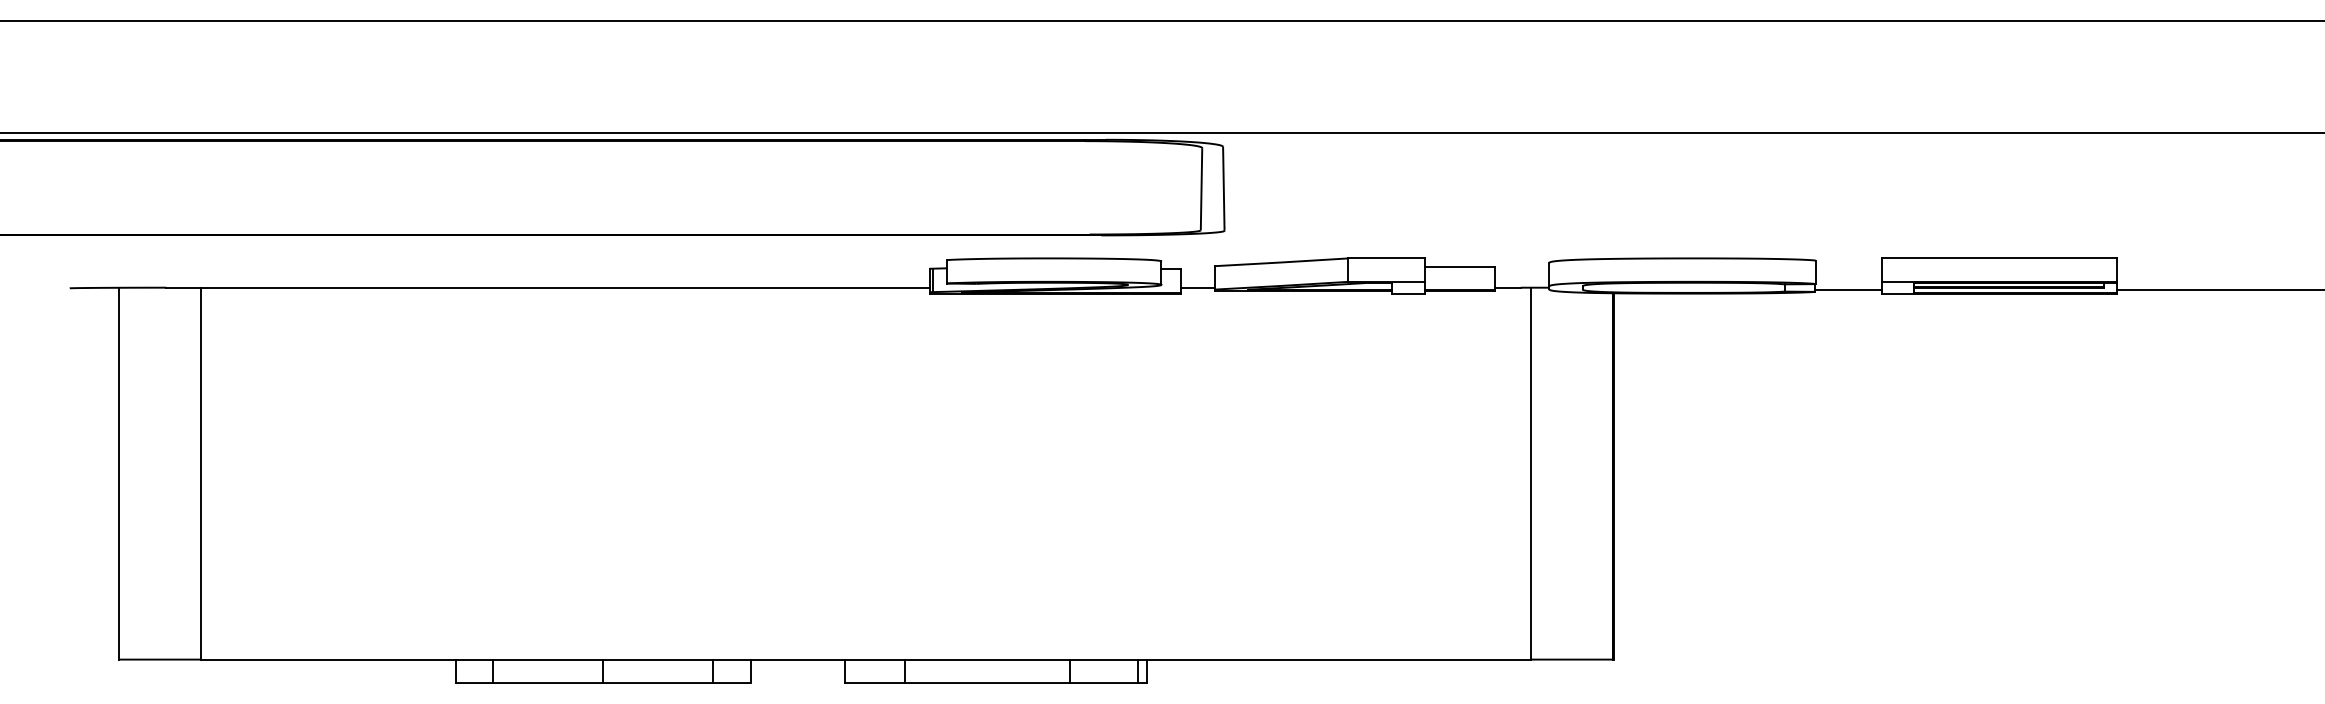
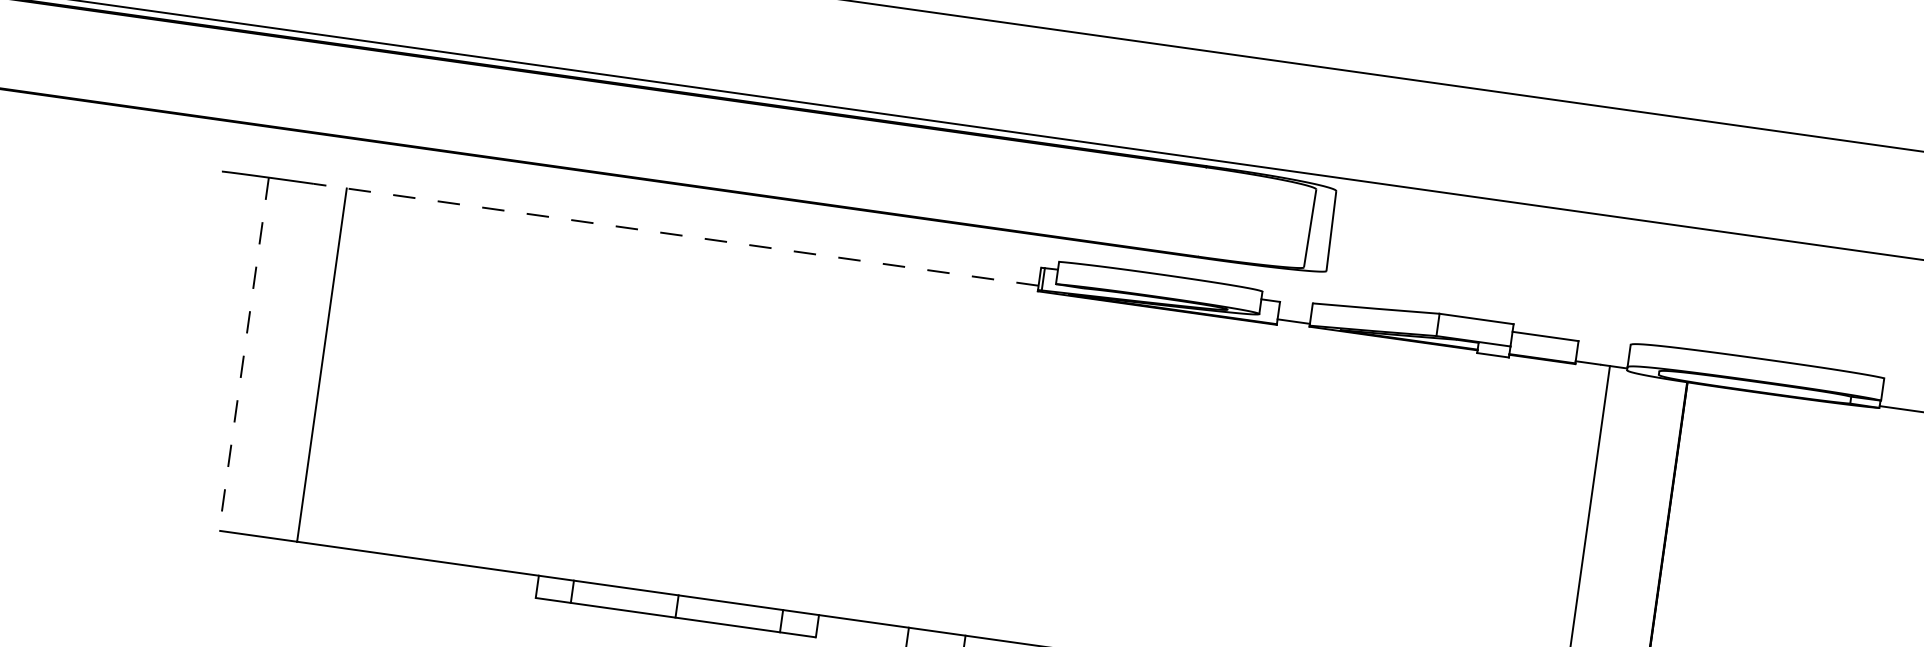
line: (547, 287) -> (675, 234), solid -> dashed
line: (119, 473) -> (244, 354), solid -> dashed

